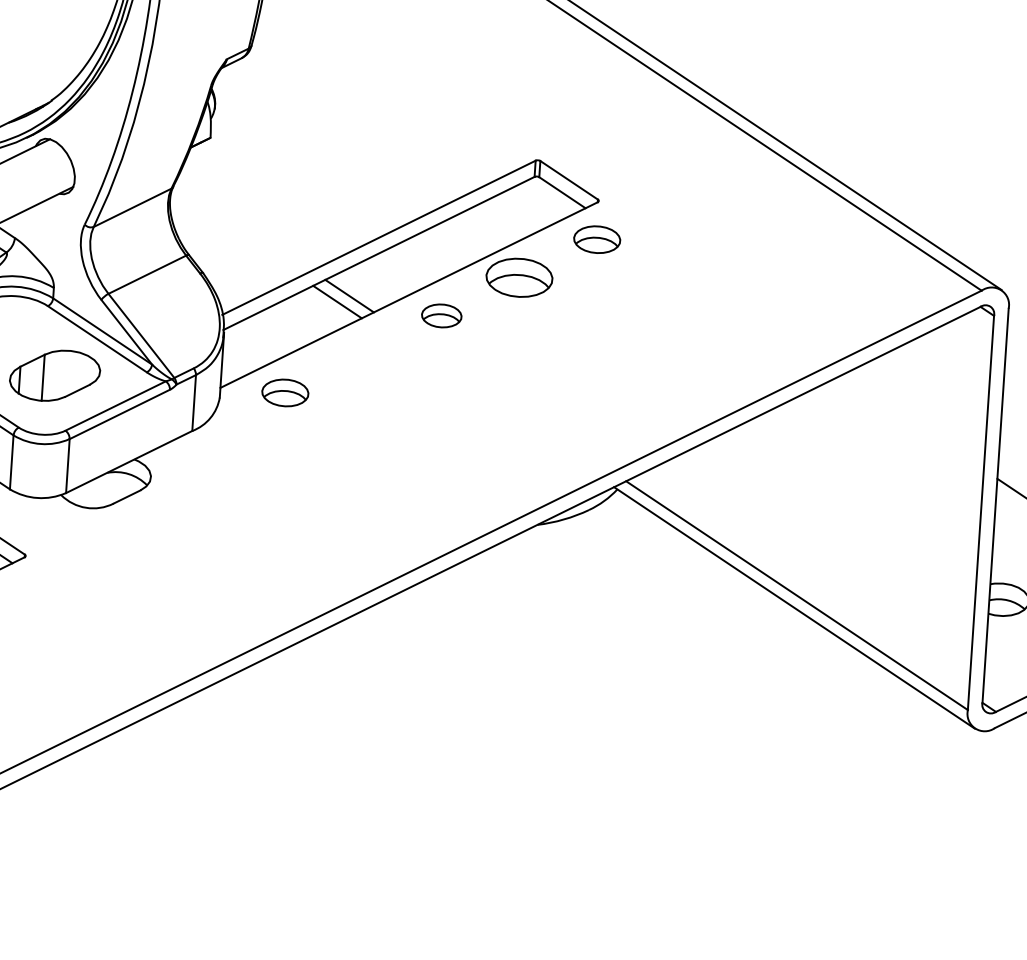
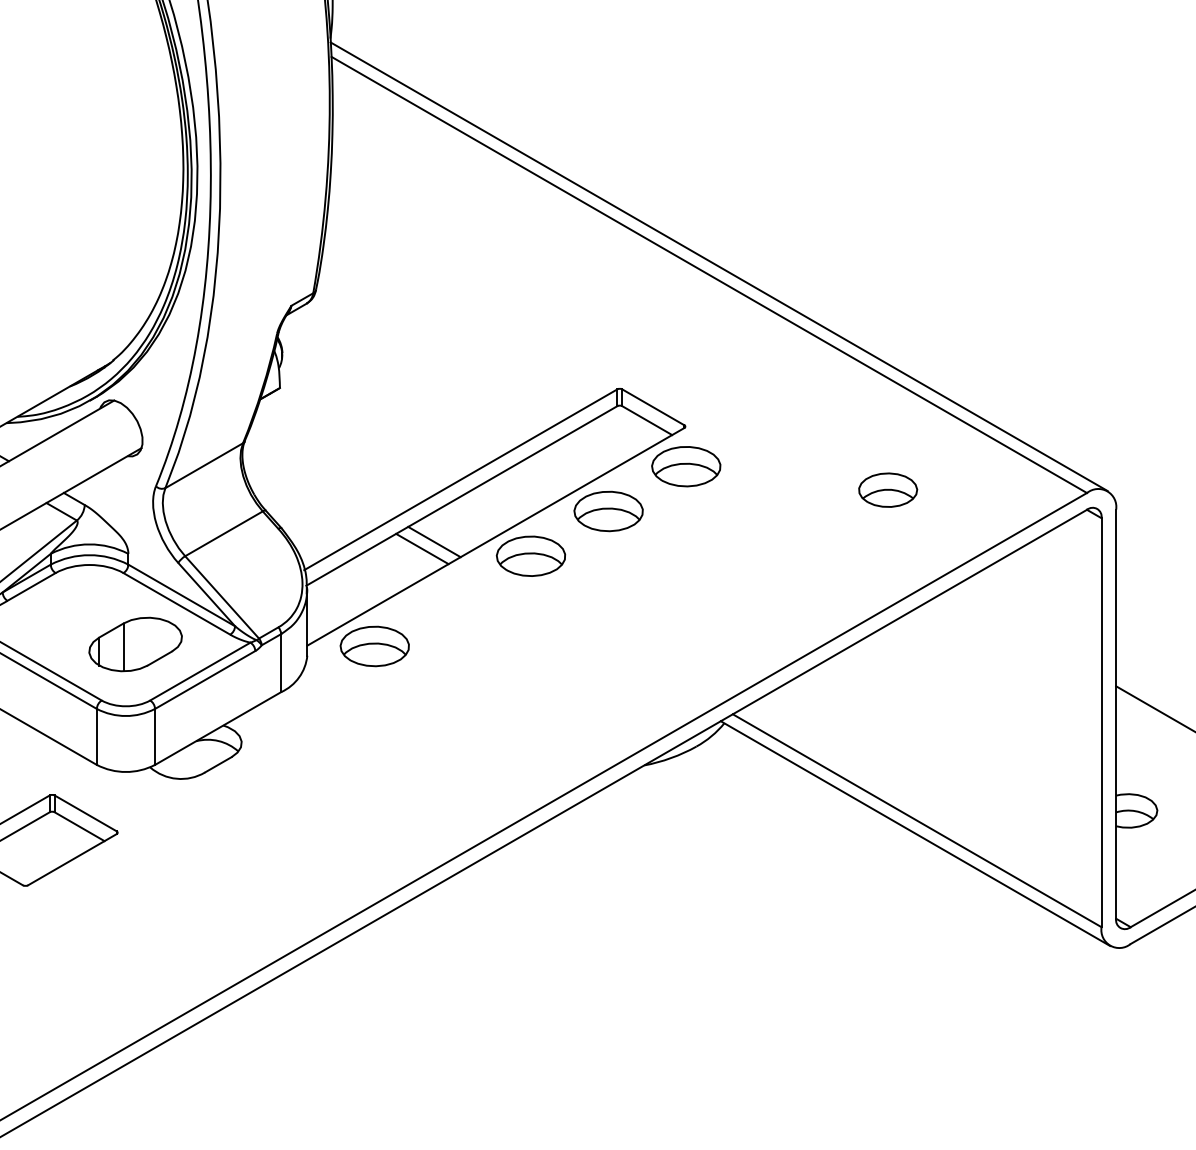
part: (597, 239) -> (686, 466), size x1.43
part: (790, 274) -> (888, 489), added
part: (441, 315) -> (530, 555), size x1.67
part: (285, 392) -> (374, 646), size x1.43

